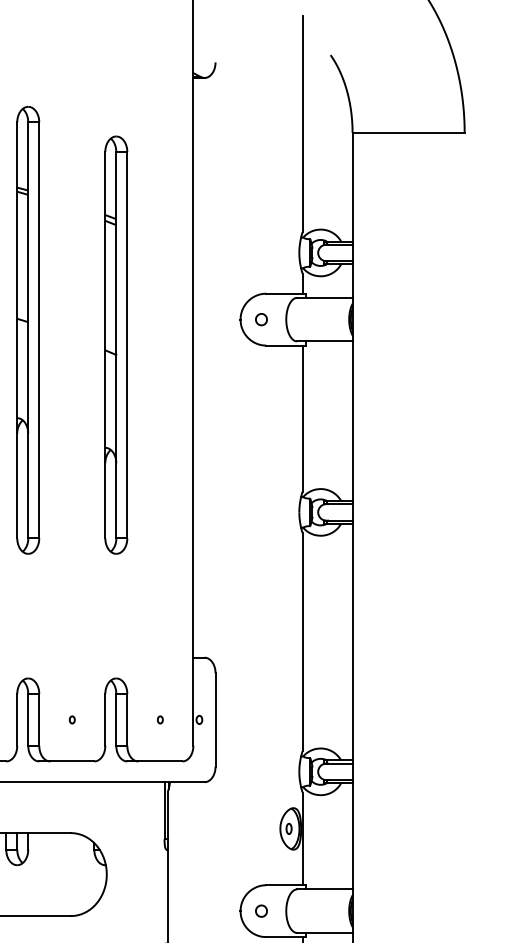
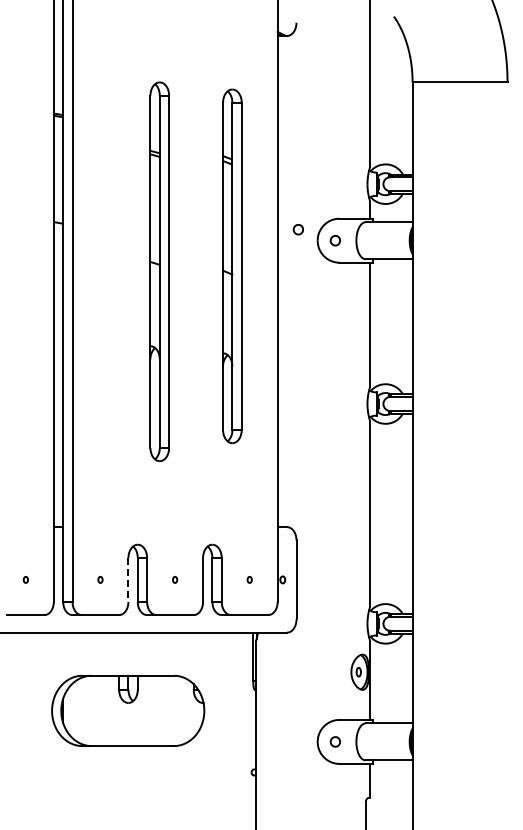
part: (216, 306) -> (297, 229), added
part: (27, 330) -> (159, 271), moved
part: (116, 344) -> (232, 265), moved
line: (17, 719) -> (128, 579), solid -> dashed

